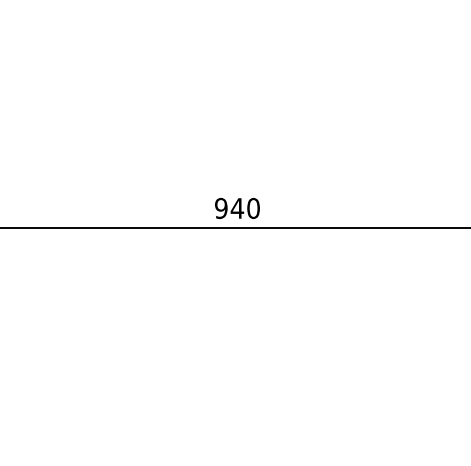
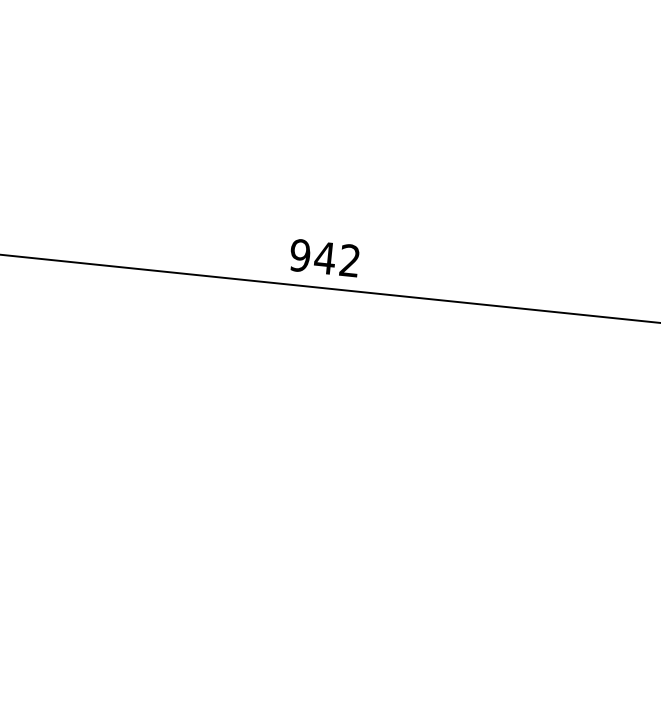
text: (253, 208) -> (349, 260), 940 -> 942

